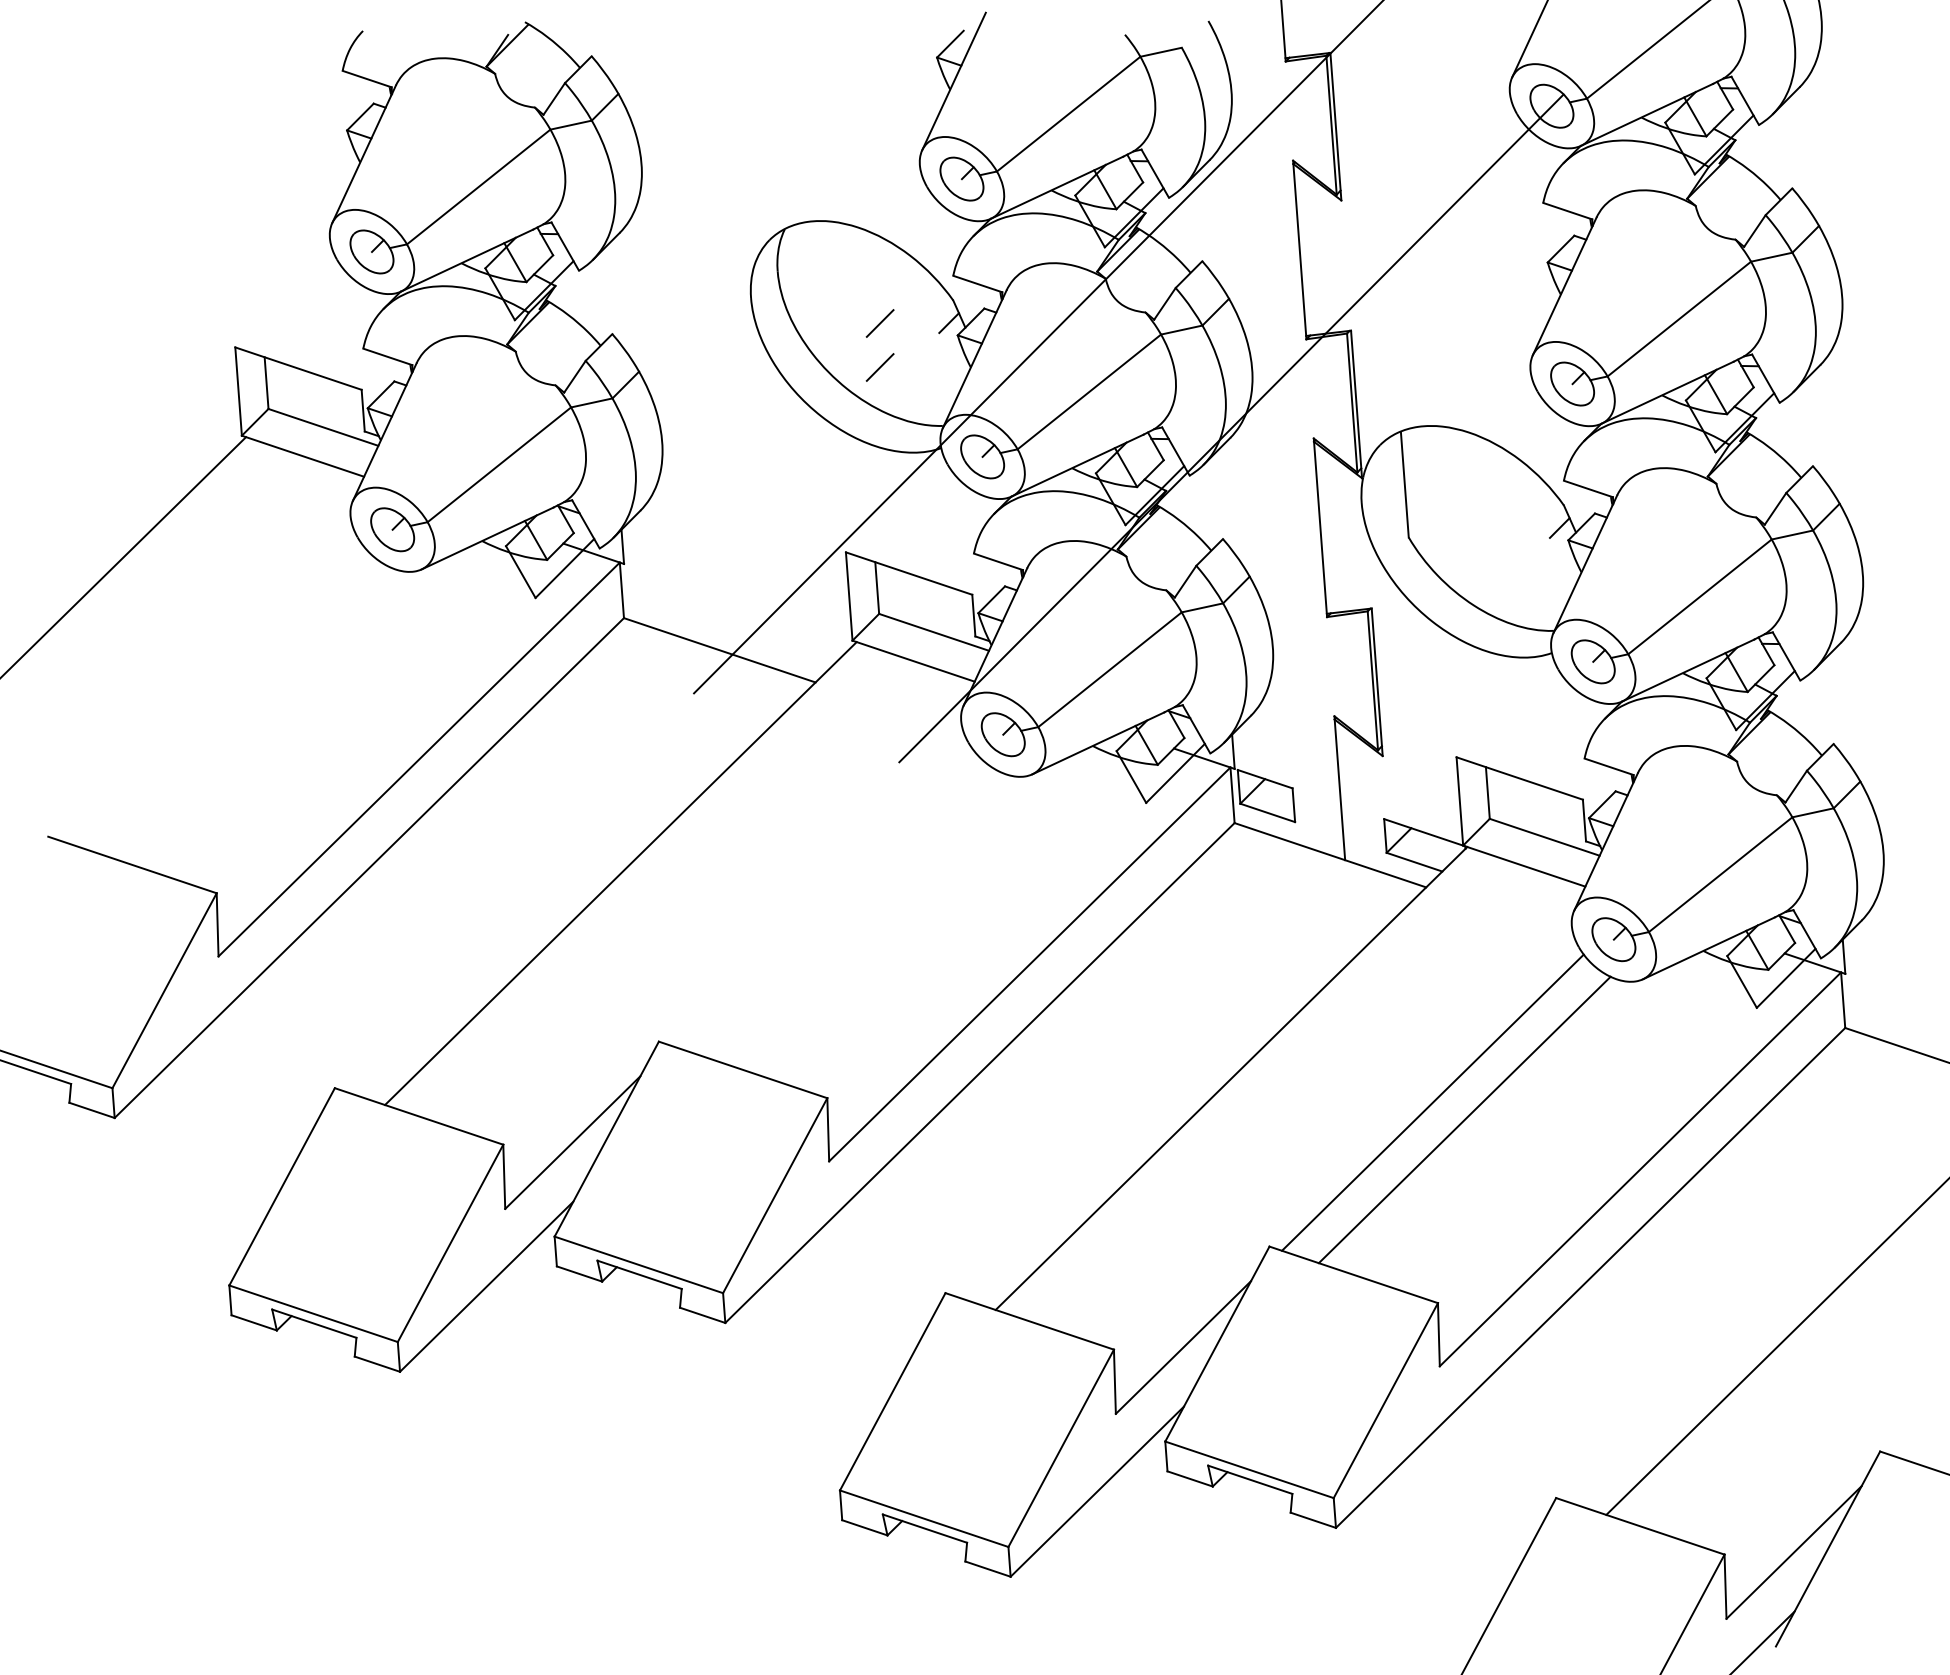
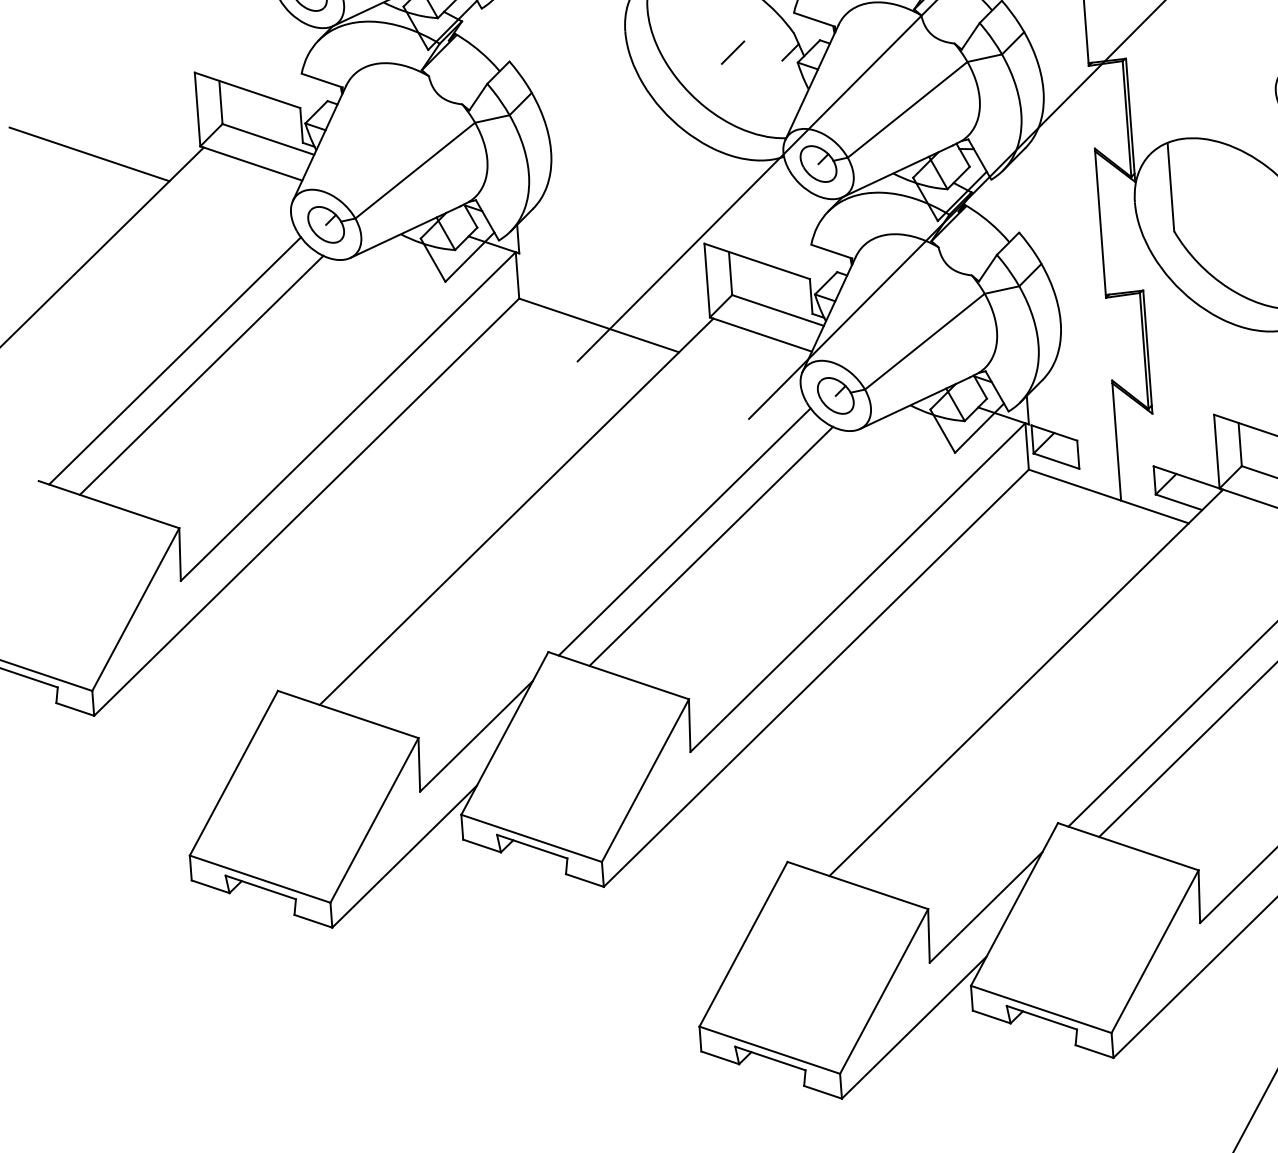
line: (879, 367) -> (732, 89), removed
line: (108, 445) -> (89, 154), added
line: (211, 692) -> (174, 360), added
line: (243, 709) -> (201, 374), added
line: (822, 897) -> (684, 531), added
line: (854, 914) -> (711, 545), added

